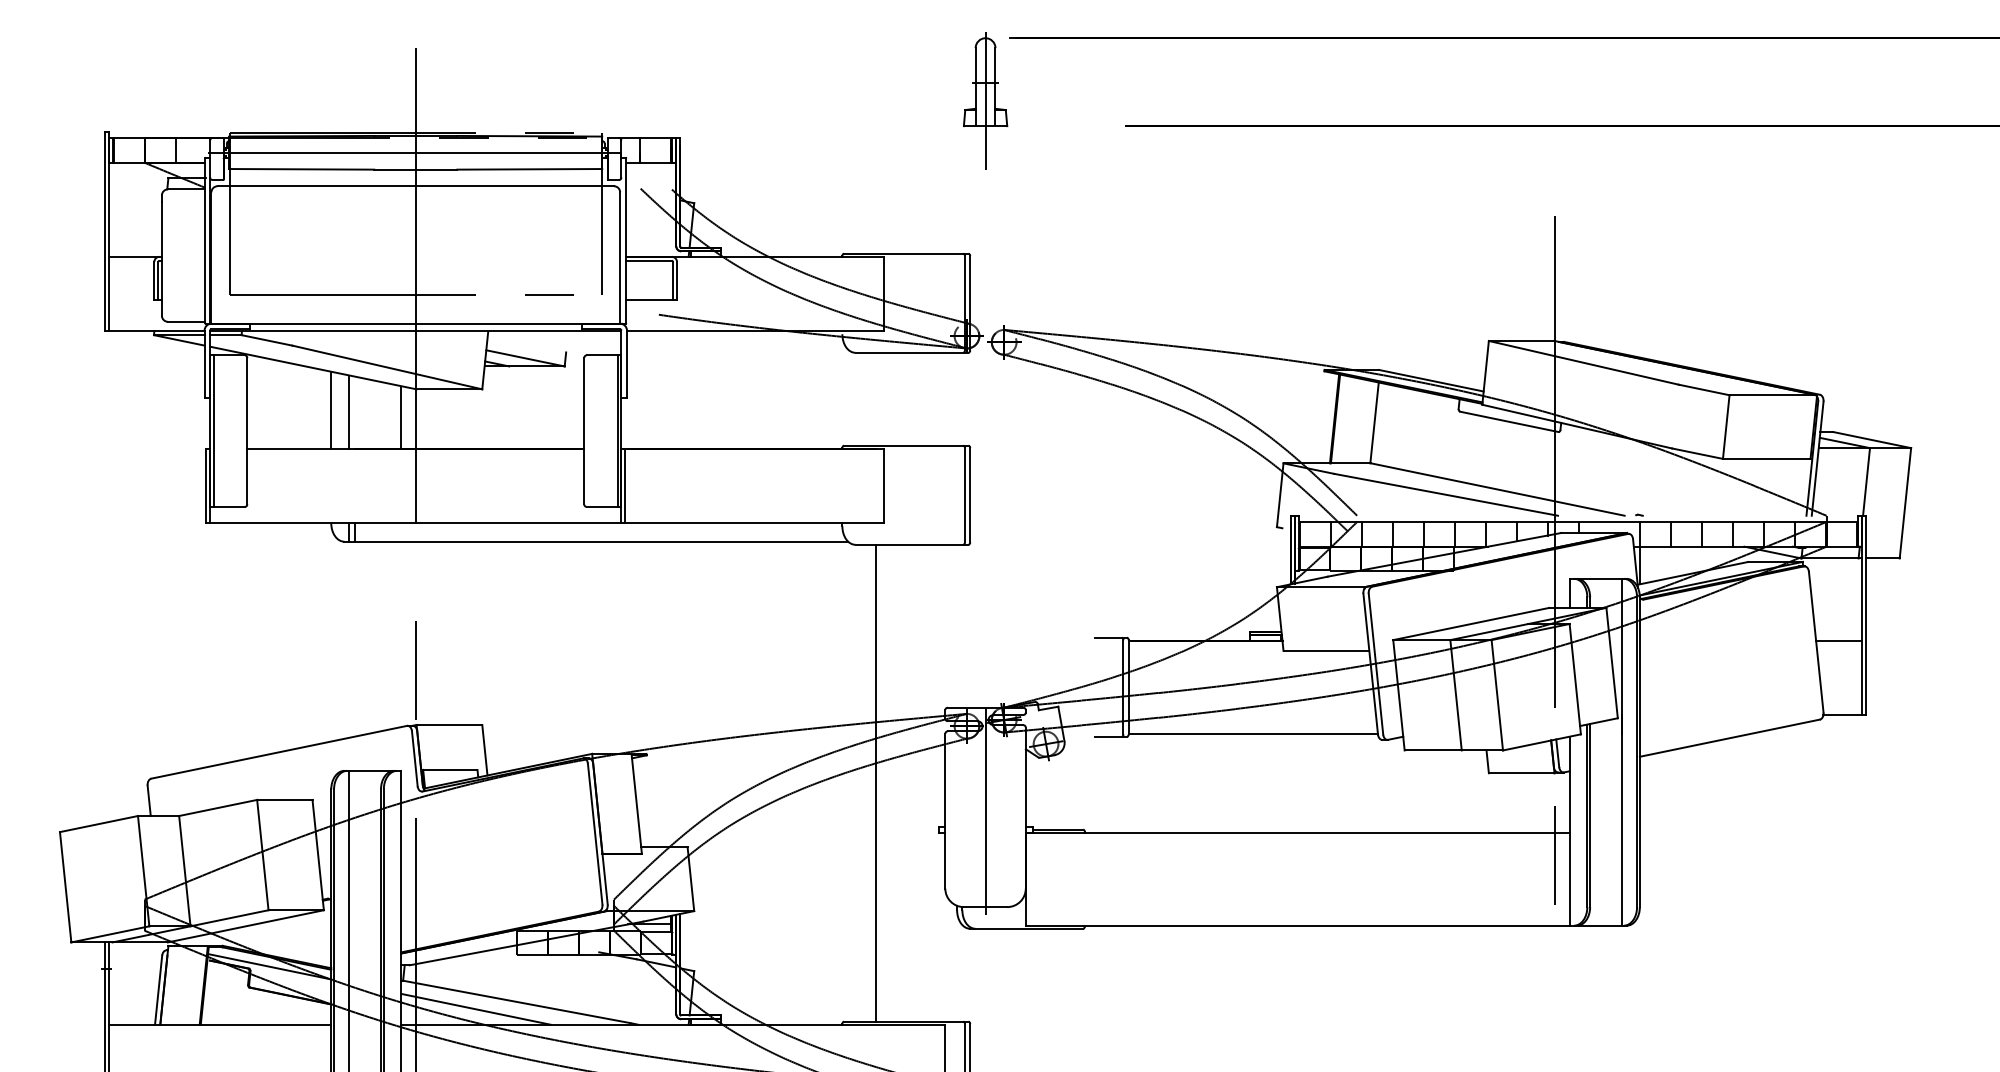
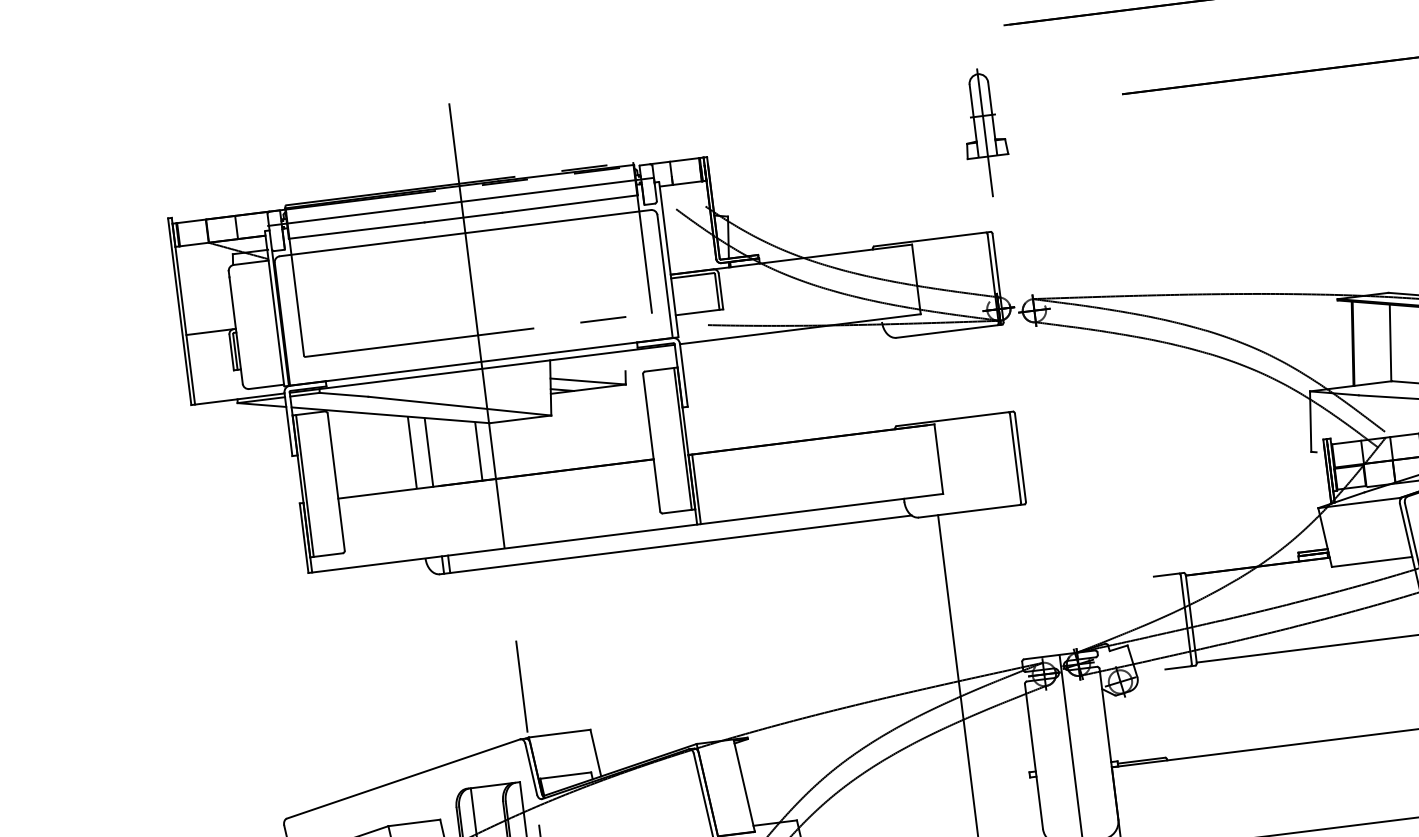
part: (985, 100) -> (984, 132), moved

